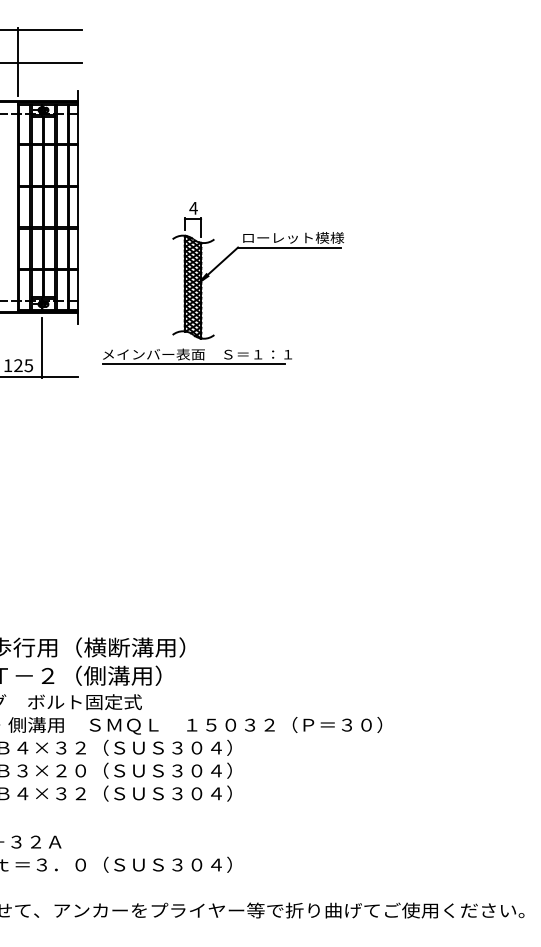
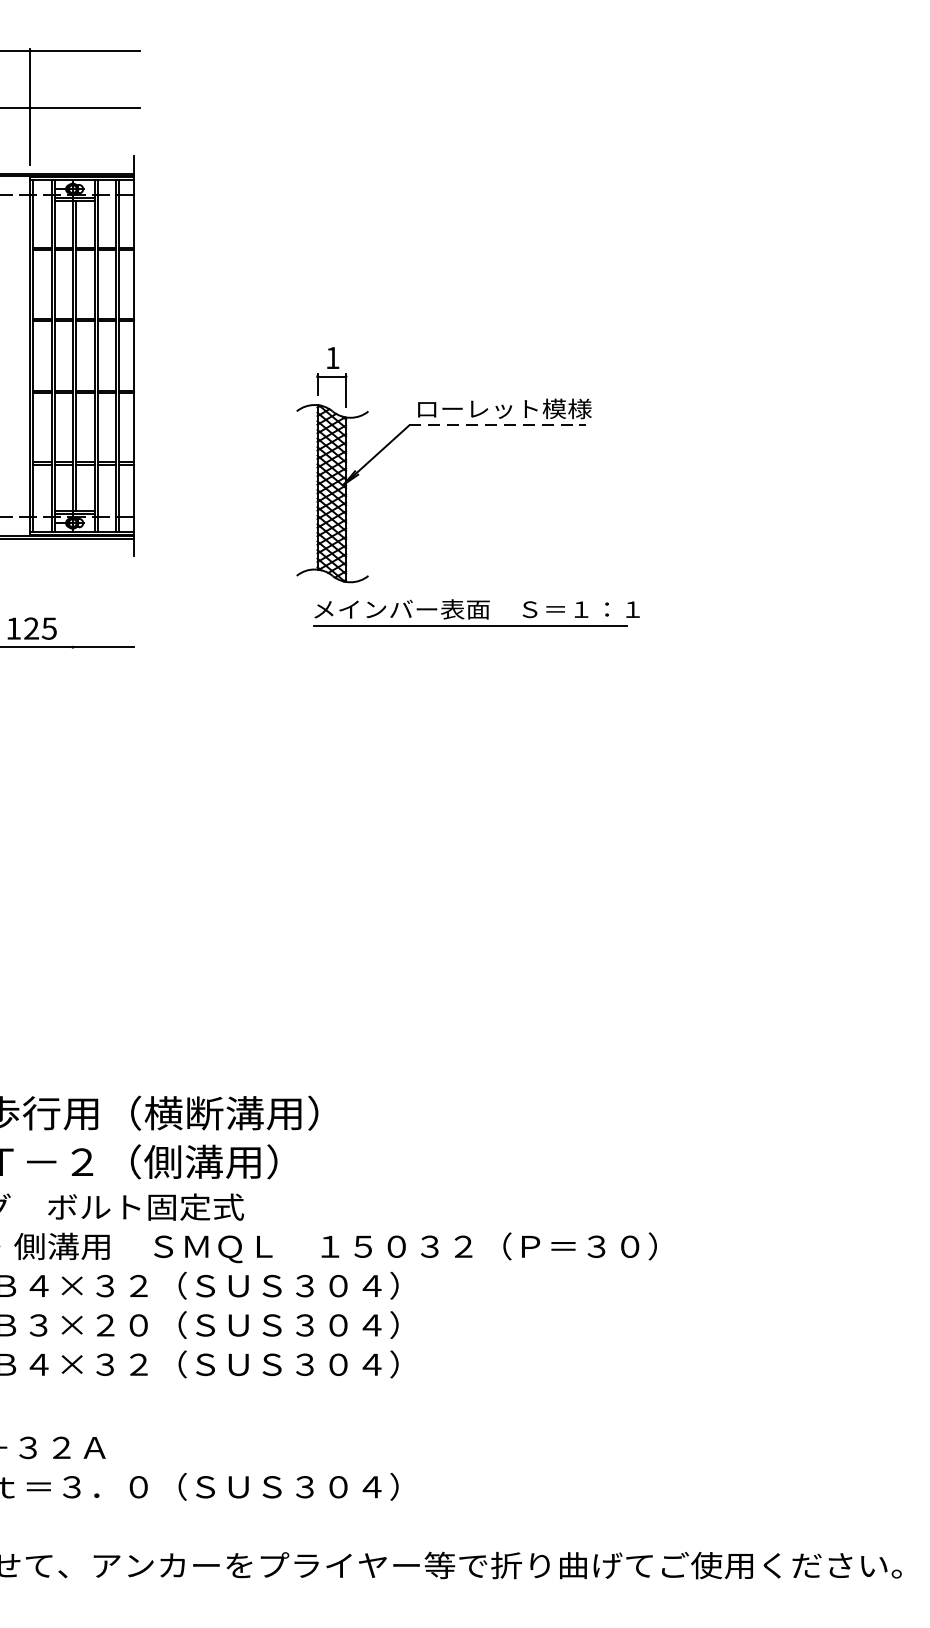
text: (193, 208) -> (332, 358), 4 -> 1
line: (289, 247) -> (497, 425), solid -> dashed
line: (42, 347) -> (72, 597), removed
part: (196, 356) -> (475, 612), moved

